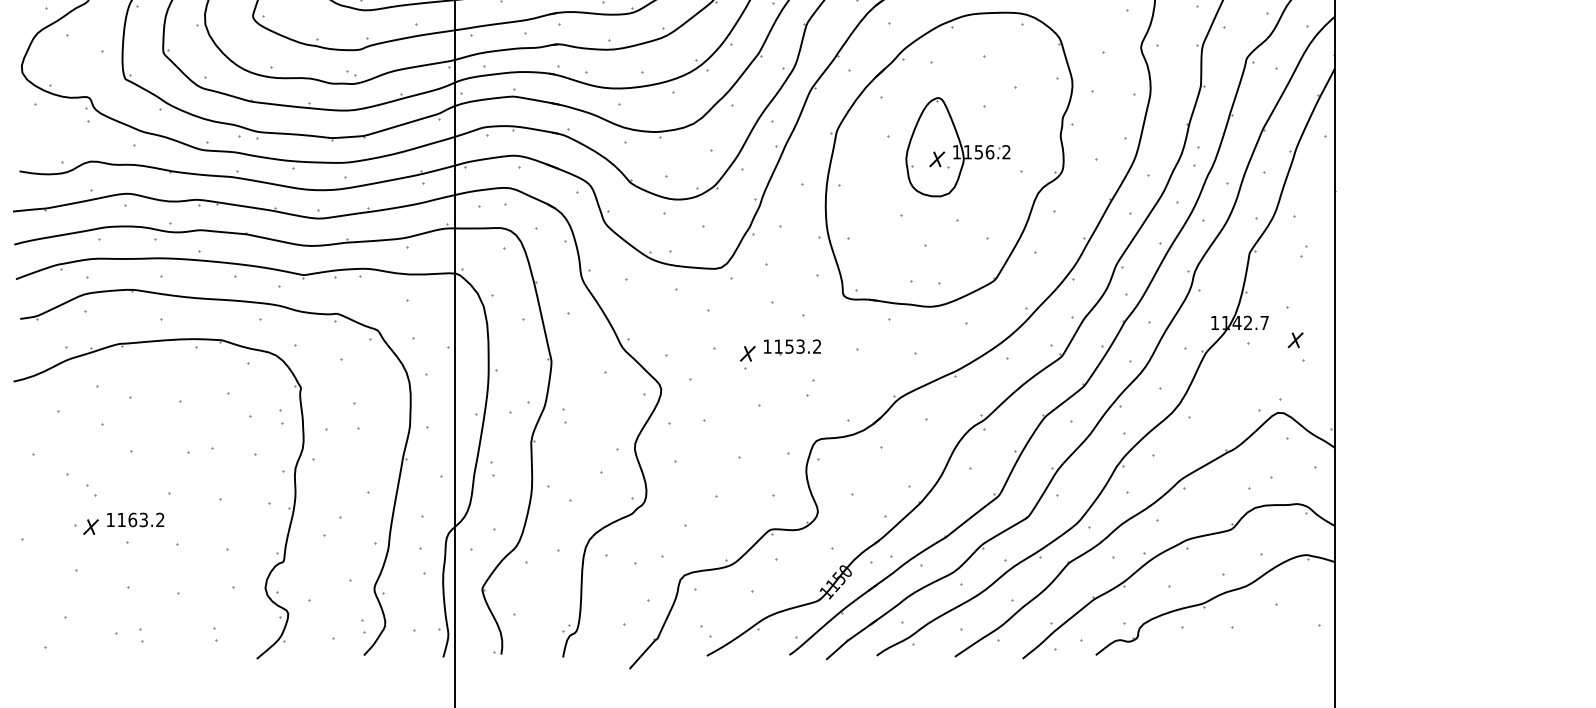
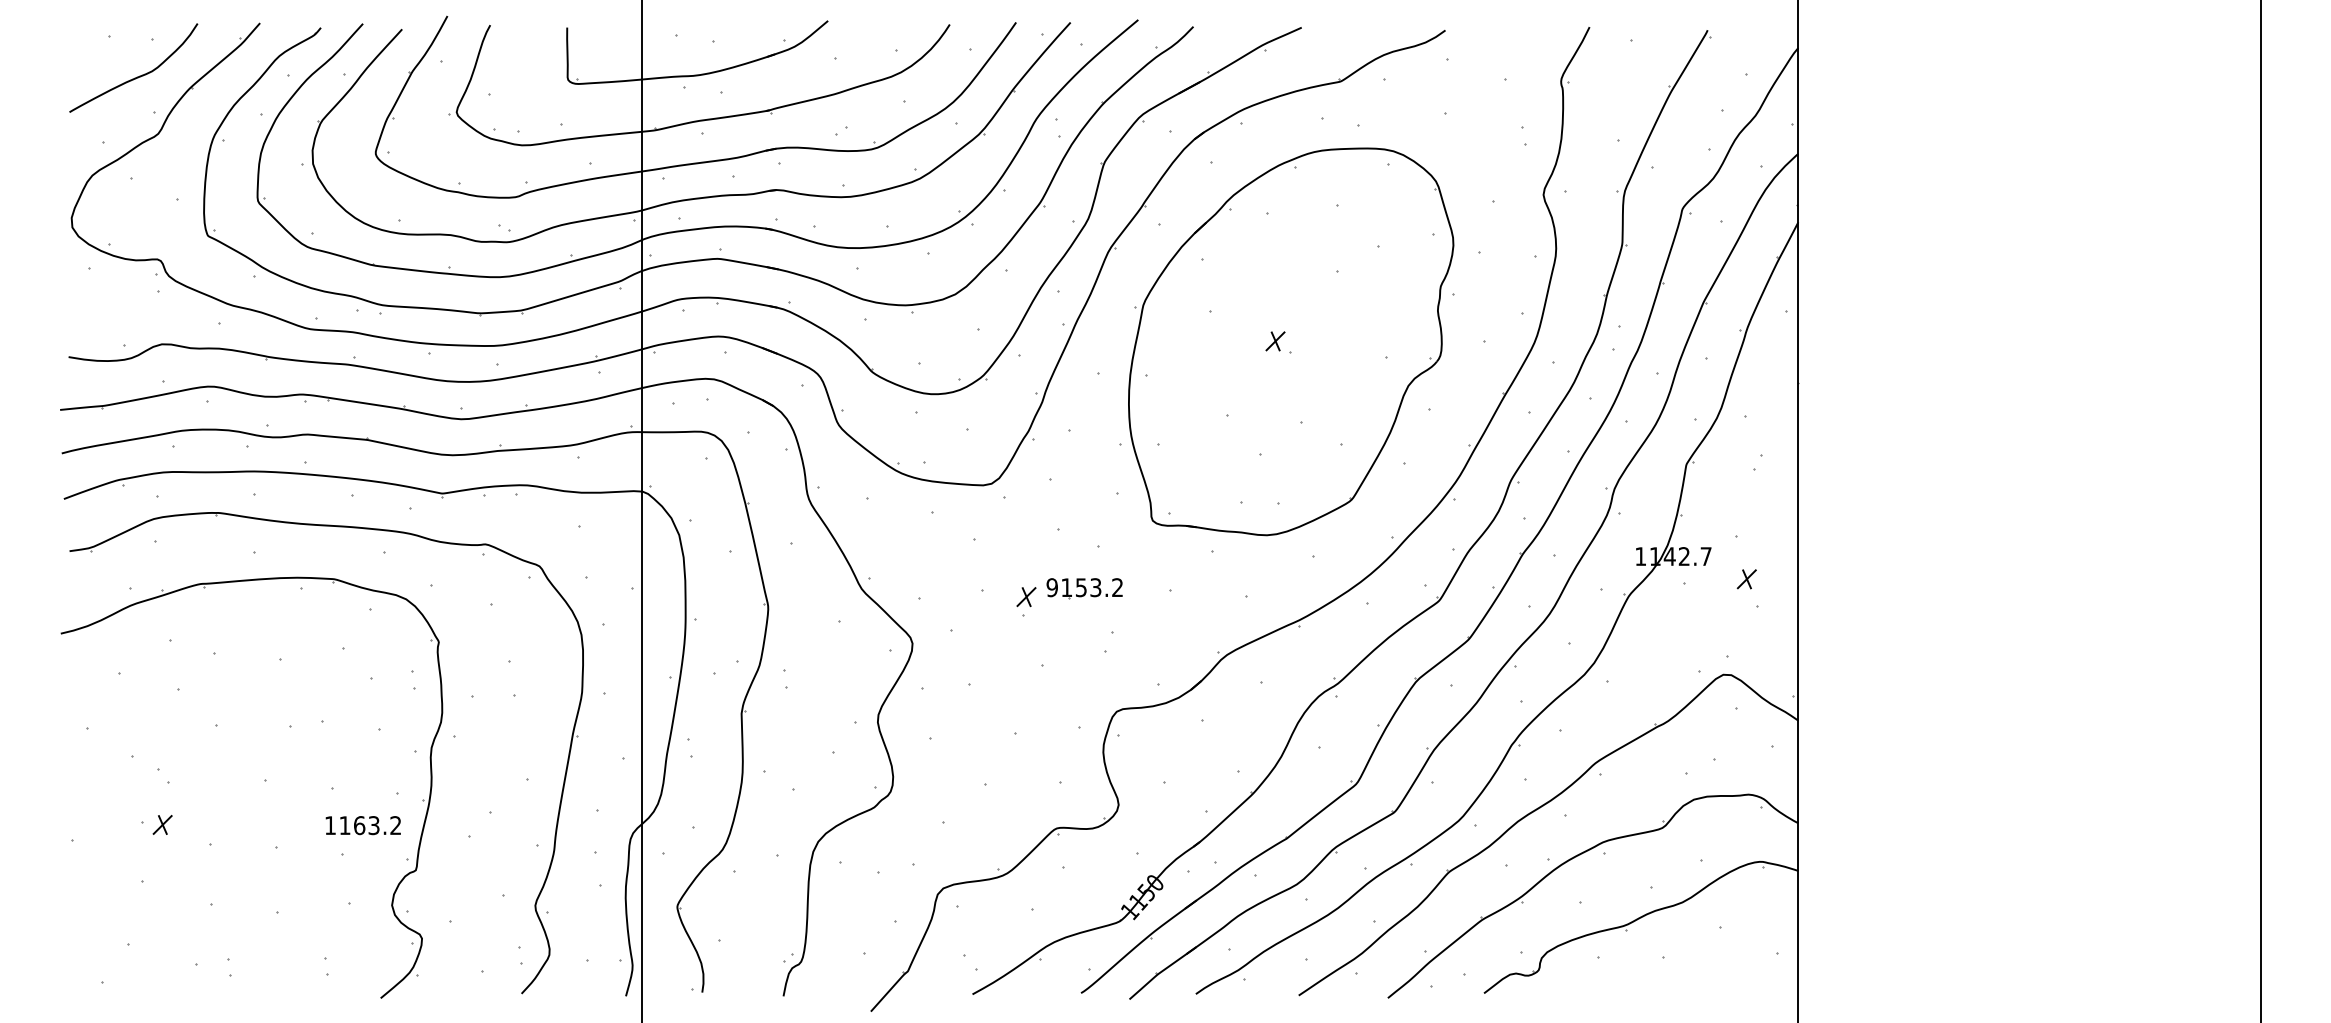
part: (957, 146) -> (1302, 324), removed
text: (766, 346) -> (1051, 587), 1153.2 -> 9153.2
text: (134, 519) -> (362, 825), moved

